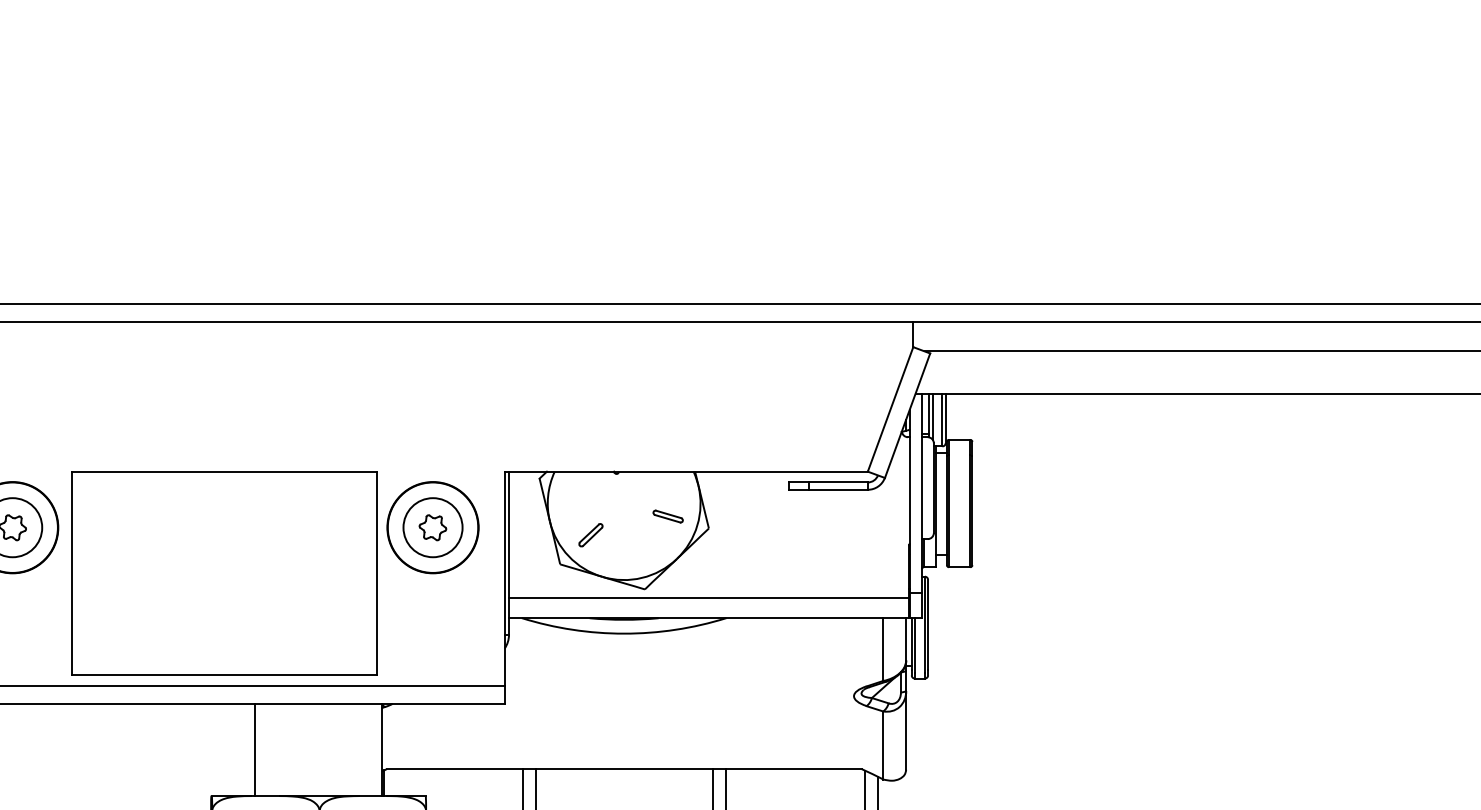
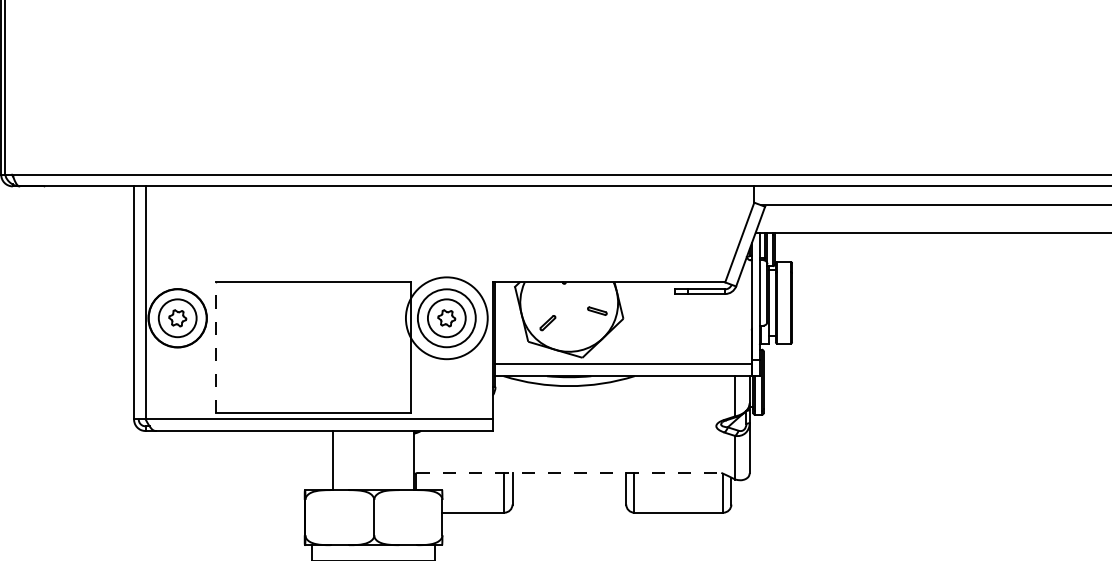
circle: (432, 528) -> (446, 318), size x1.4
line: (71, 573) -> (215, 347), solid -> dashed
line: (624, 768) -> (569, 472), solid -> dashed

